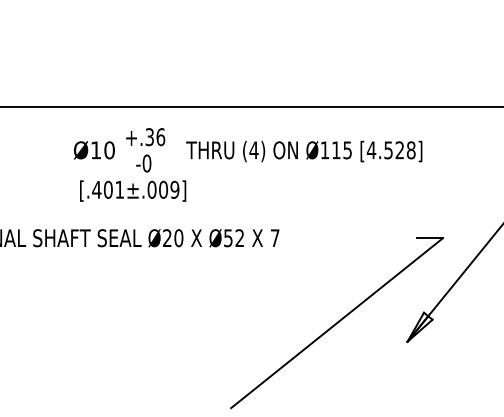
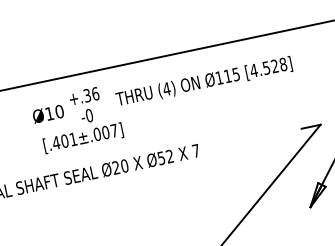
text: (174, 189) -> (113, 130), [.401±.009] -> [.401±.007]

